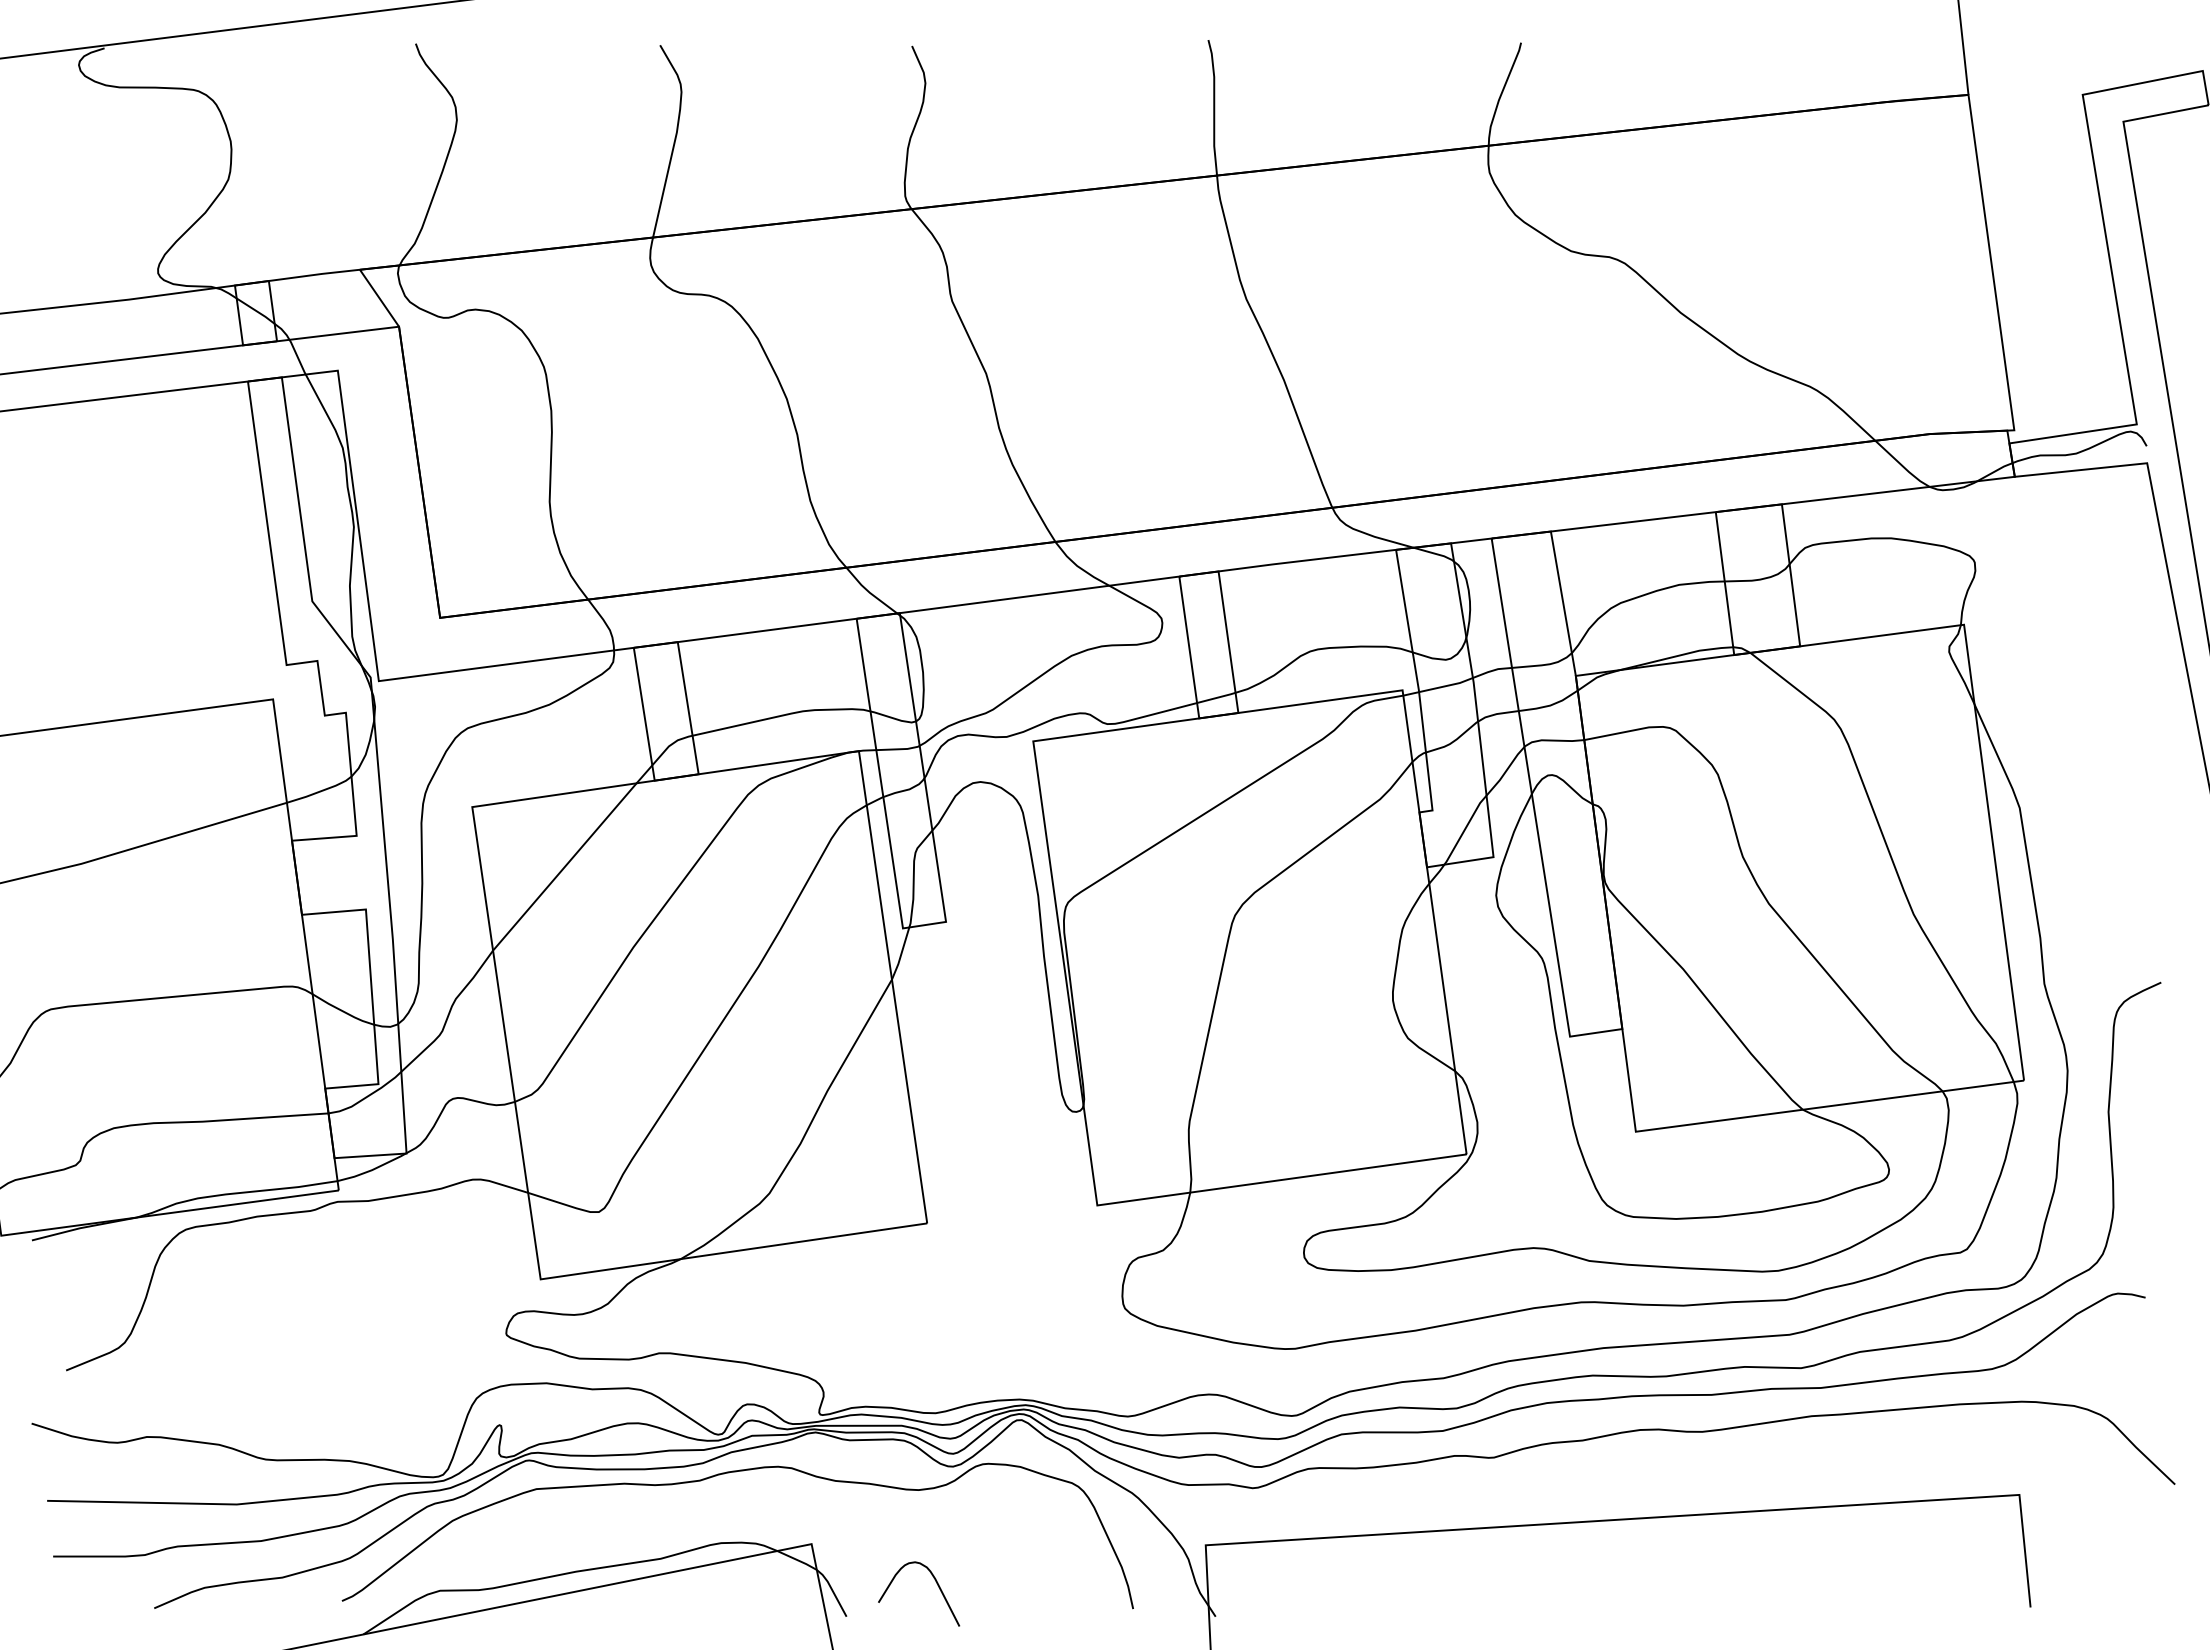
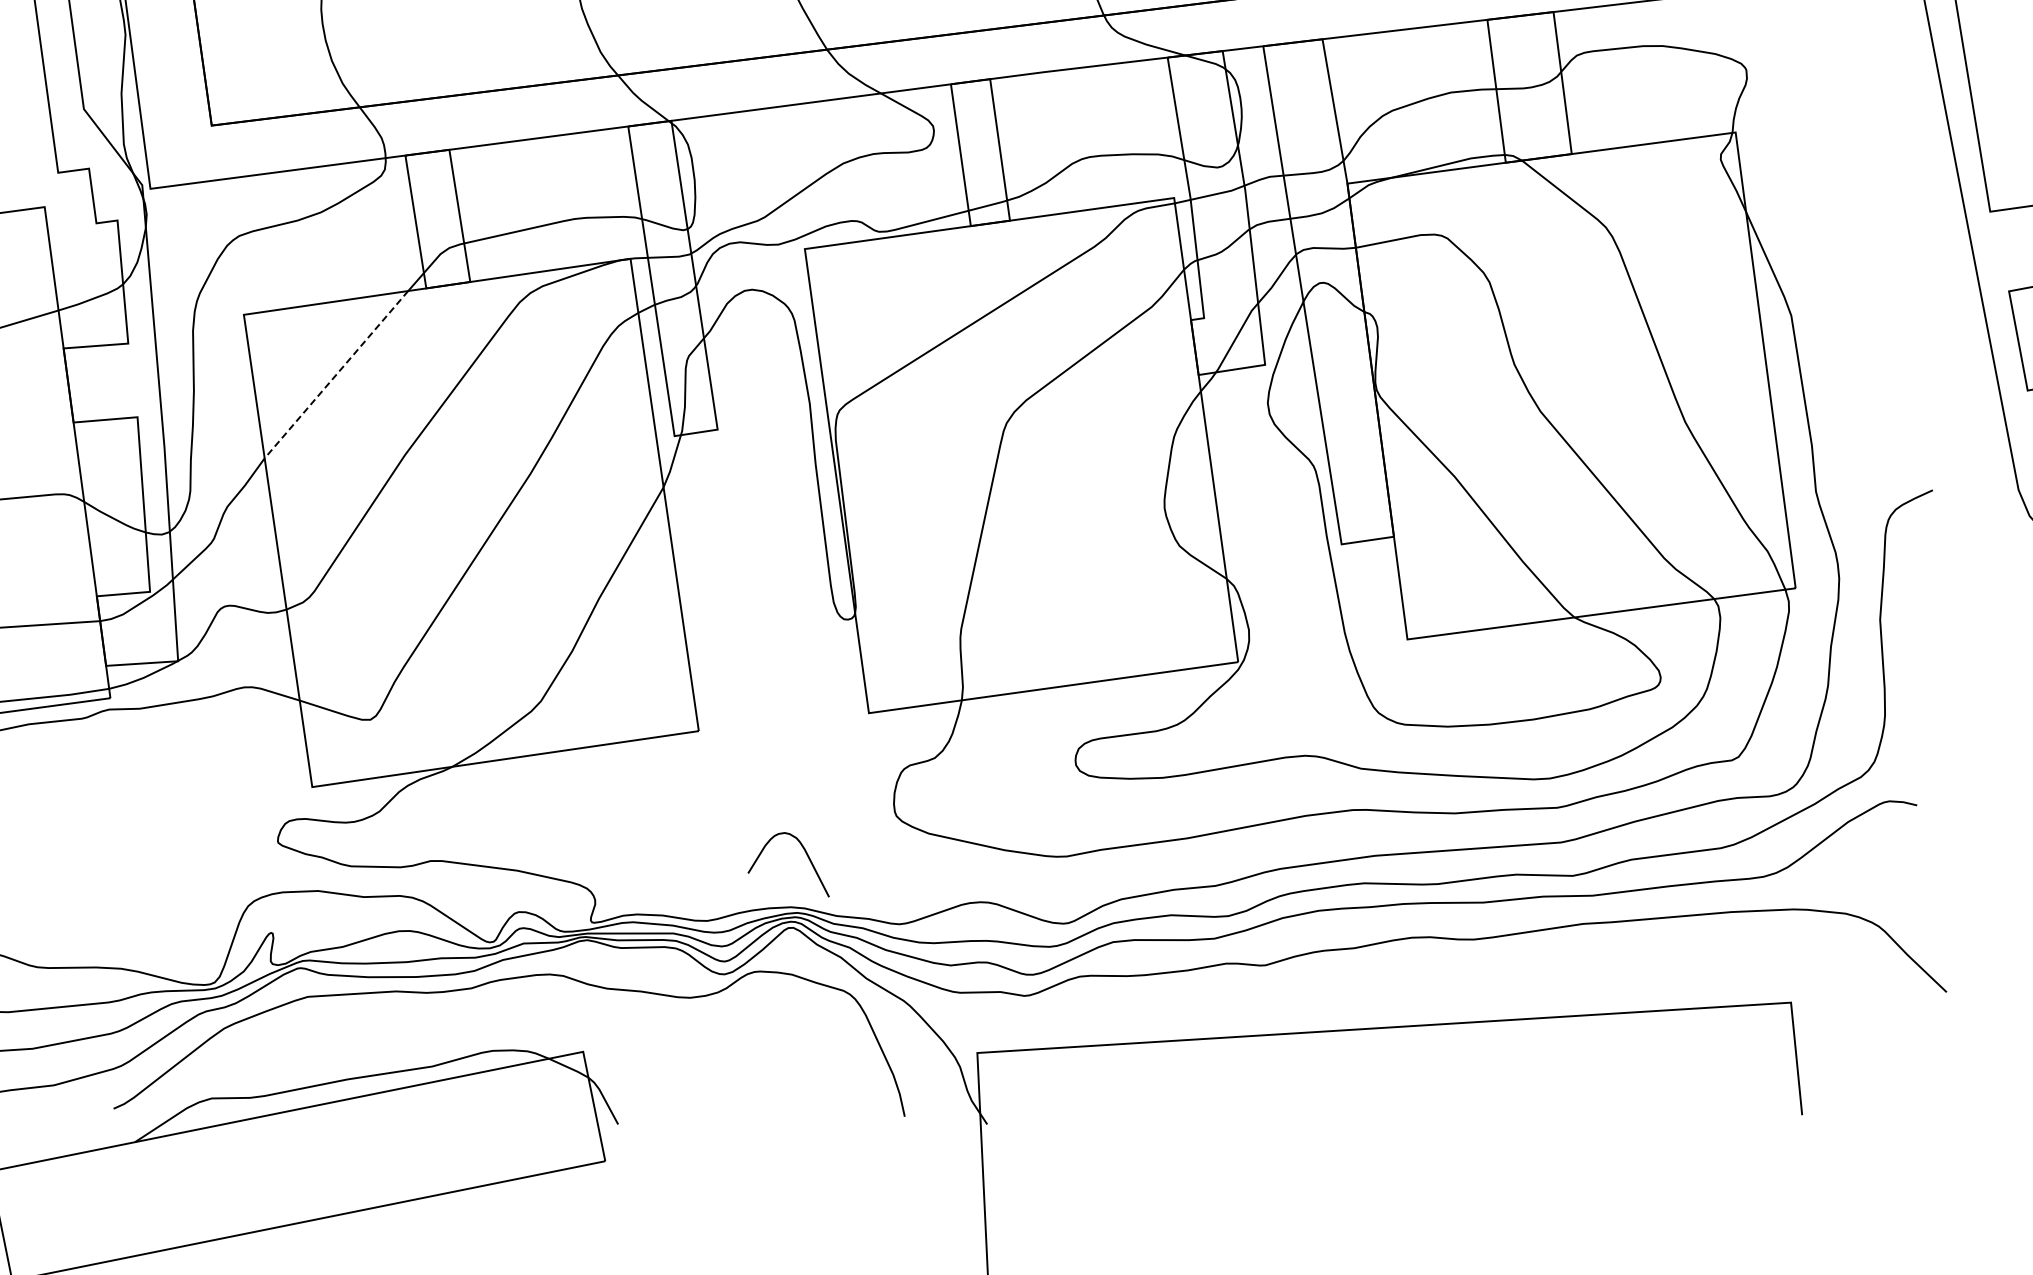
line: (564, 867) -> (336, 375), solid -> dashed
curve: (937, 1585) -> (807, 856), moved

